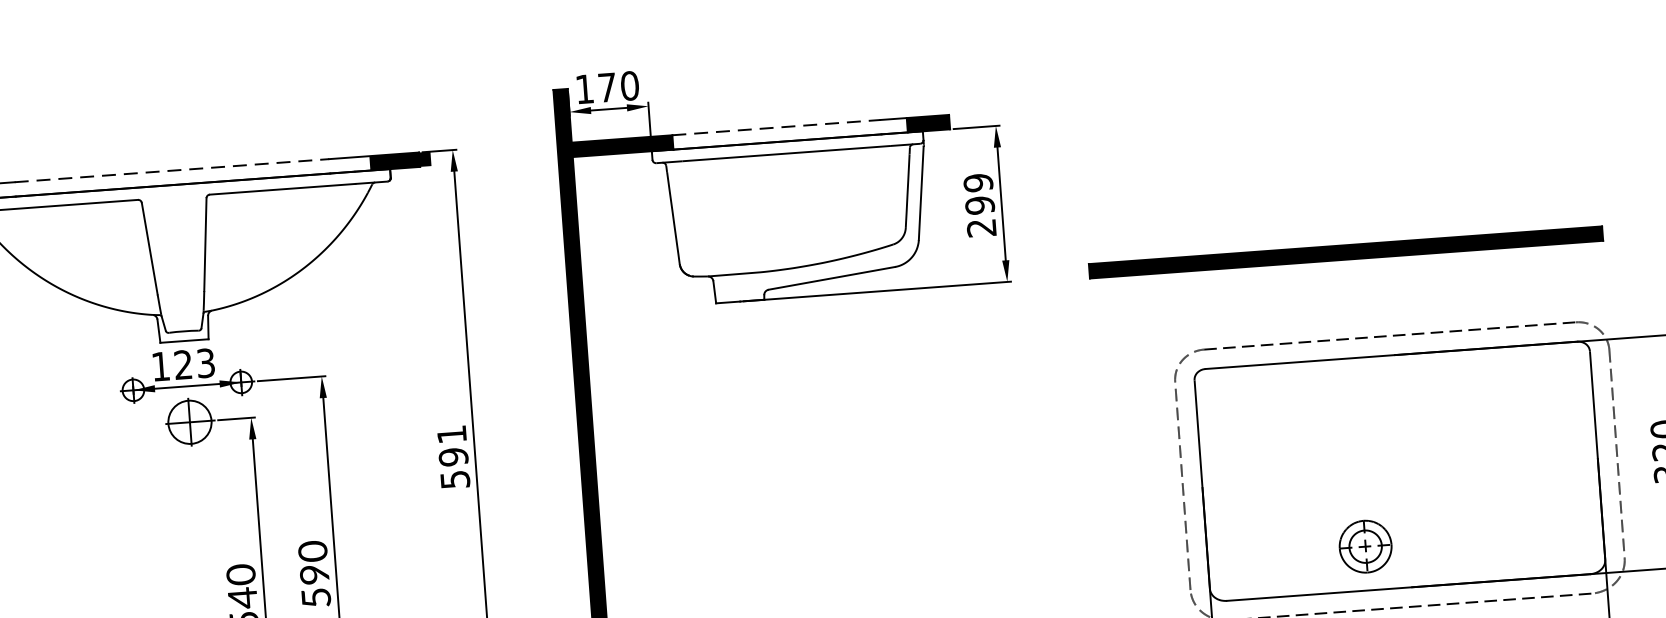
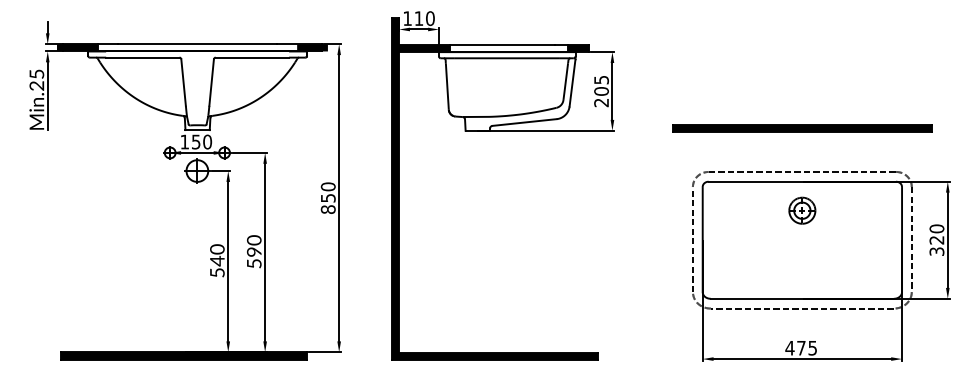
text: (606, 87) -> (418, 18), 170 -> 110
line: (776, 126) -> (502, 44), dashed -> solid
line: (173, 171) -> (198, 44), dashed -> solid
text: (979, 193) -> (601, 85), 299 -> 205
part: (1346, 252) -> (802, 128), moved
text: (195, 362) -> (202, 141), 123 -> 150
text: (451, 455) -> (327, 197), 591 -> 850
part: (1365, 546) -> (802, 210), moved

